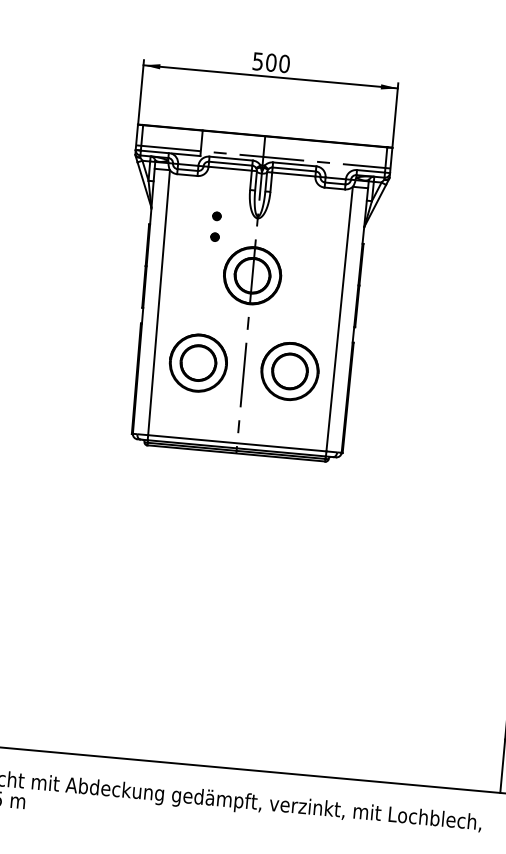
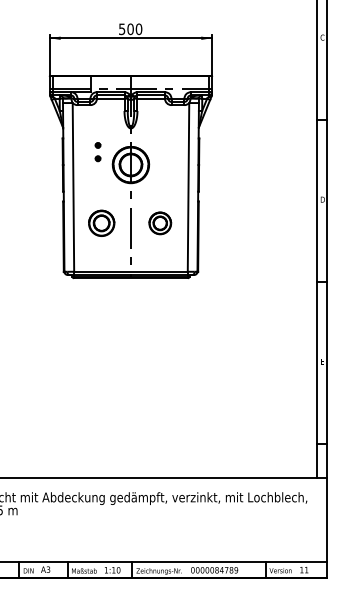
part: (215, 227) -> (97, 152), moved
part: (197, 363) -> (101, 223), size x0.7
part: (290, 371) -> (160, 223), size x0.6

